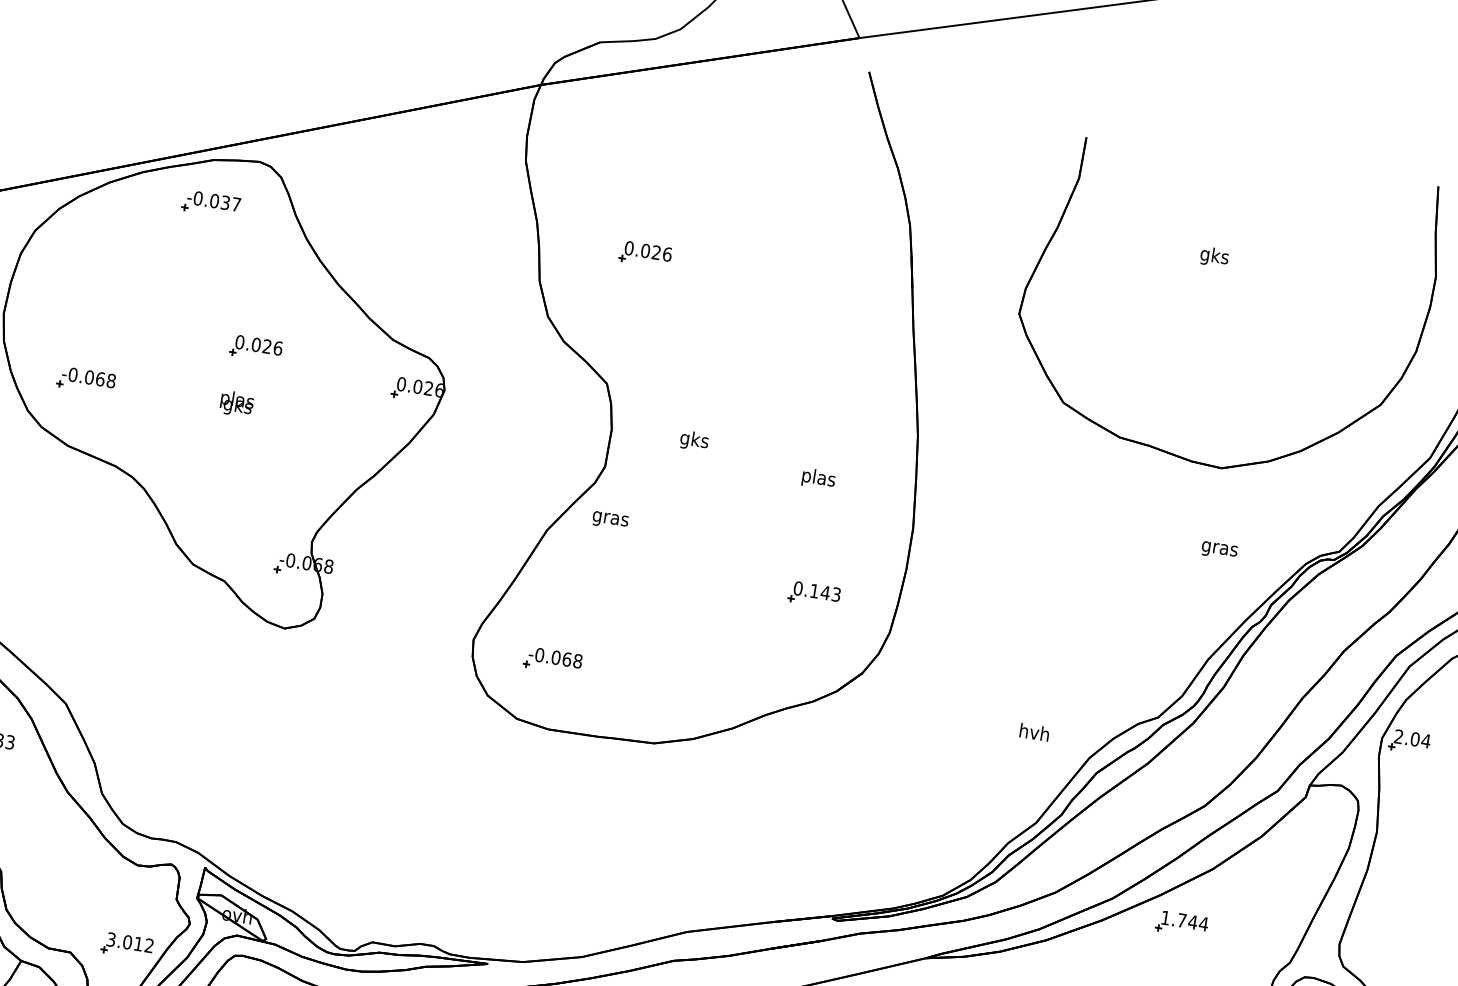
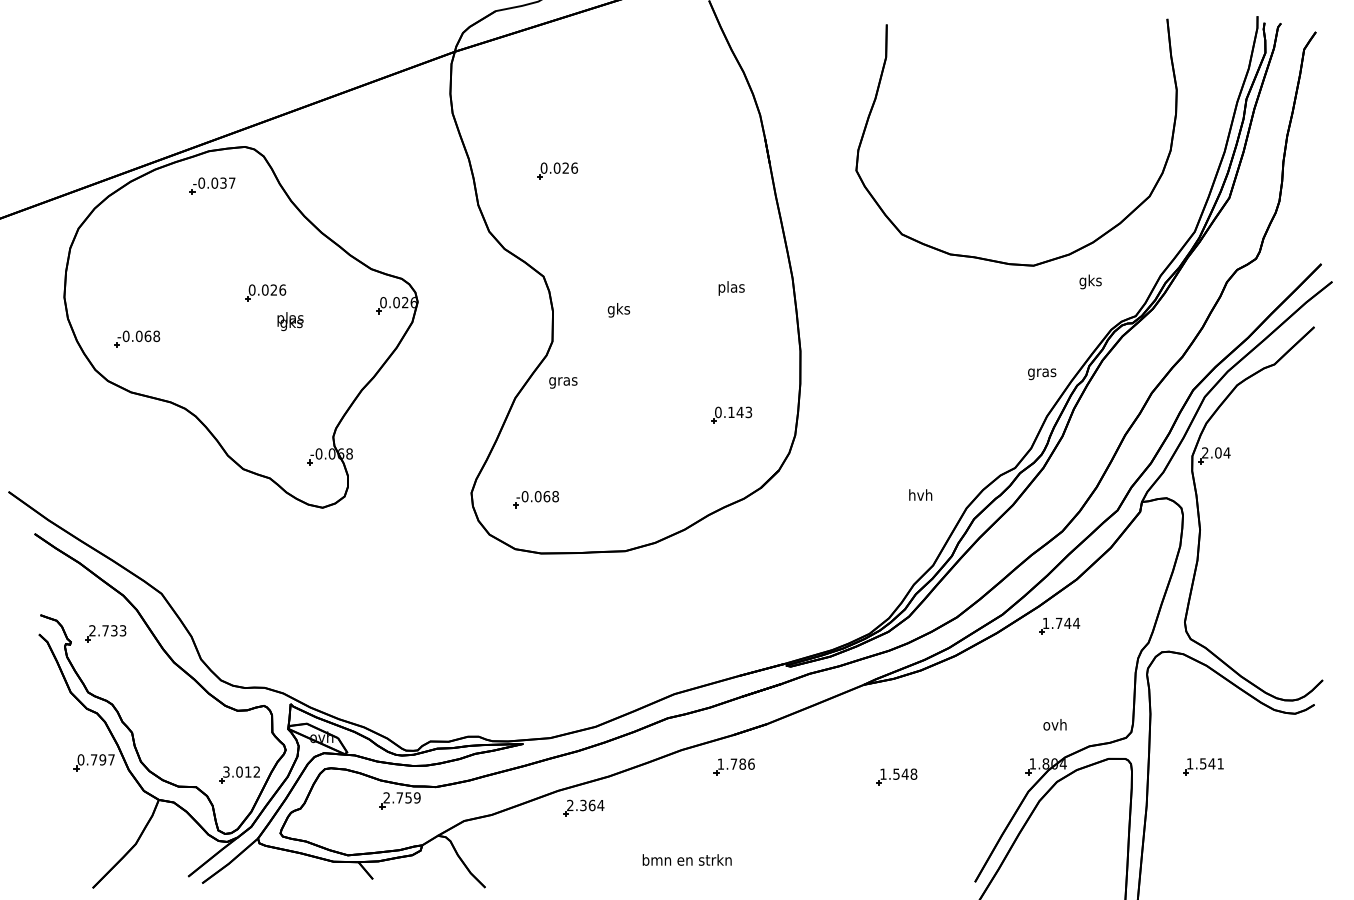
text: (1214, 256) -> (1090, 281), moved
text: (236, 403) -> (290, 321), moved
text: (818, 479) -> (731, 288), moved
text: (1219, 551) -> (1042, 374), moved

